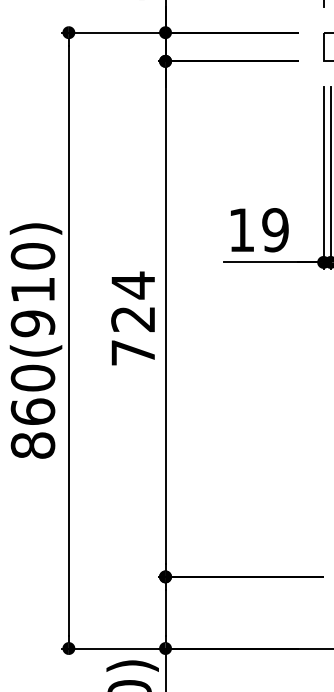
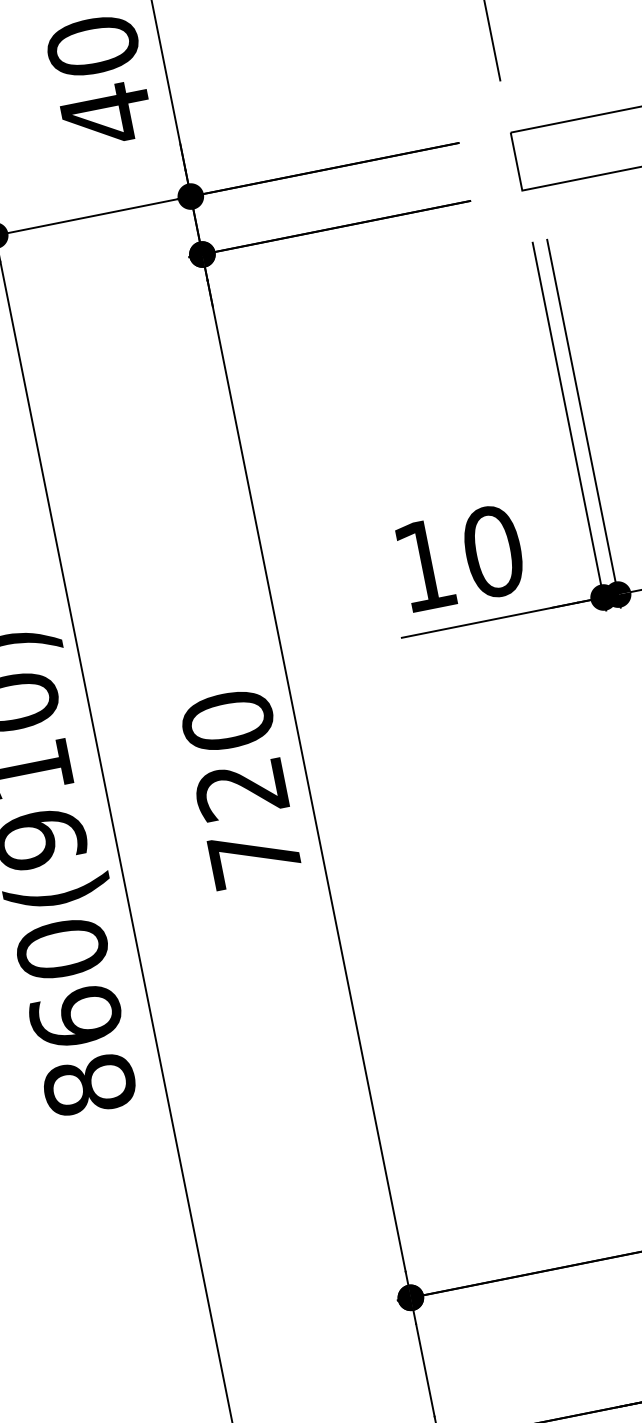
text: (275, 230) -> (493, 552), 19 -> 10
text: (133, 285) -> (228, 721), 724 -> 720

